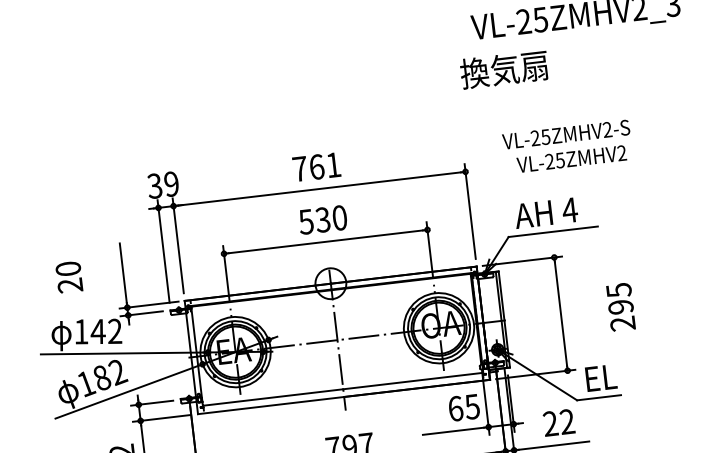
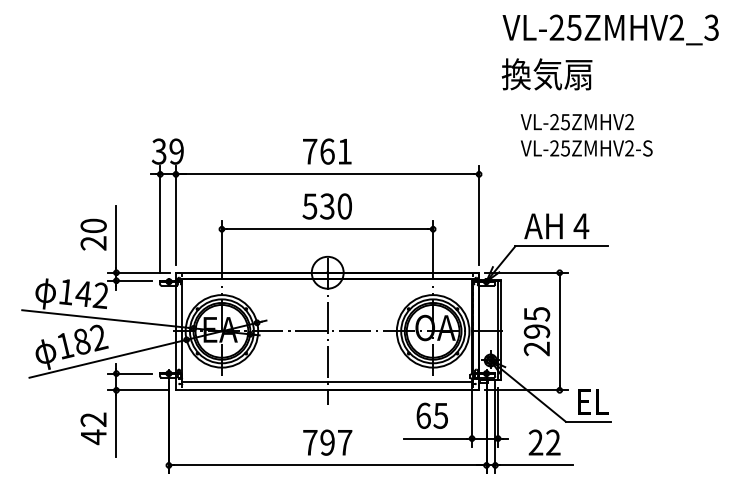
text: (503, 69) -> (546, 74), moved
text: (571, 159) -> (577, 122), moved
text: (69, 277) -> (93, 234), moved
text: (620, 307) -> (536, 331), moved
text: (463, 407) -> (431, 415), moved

